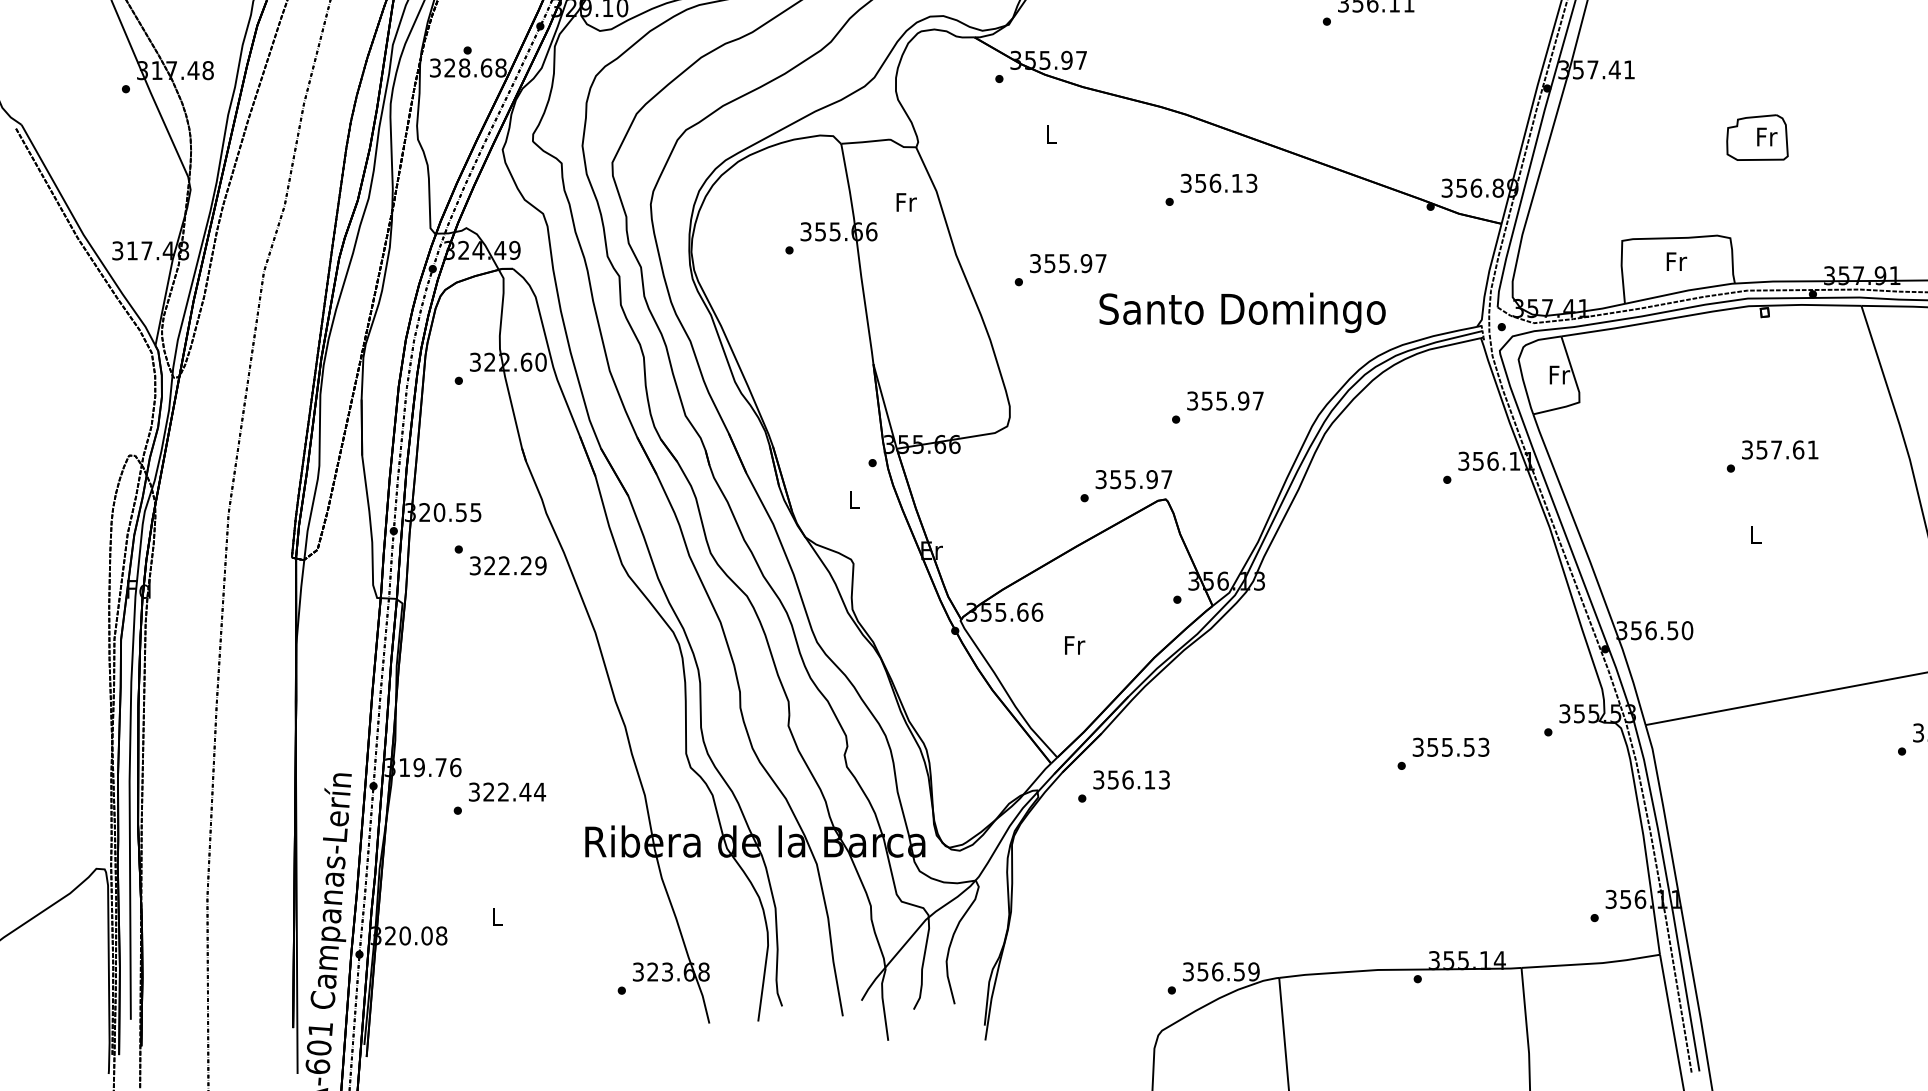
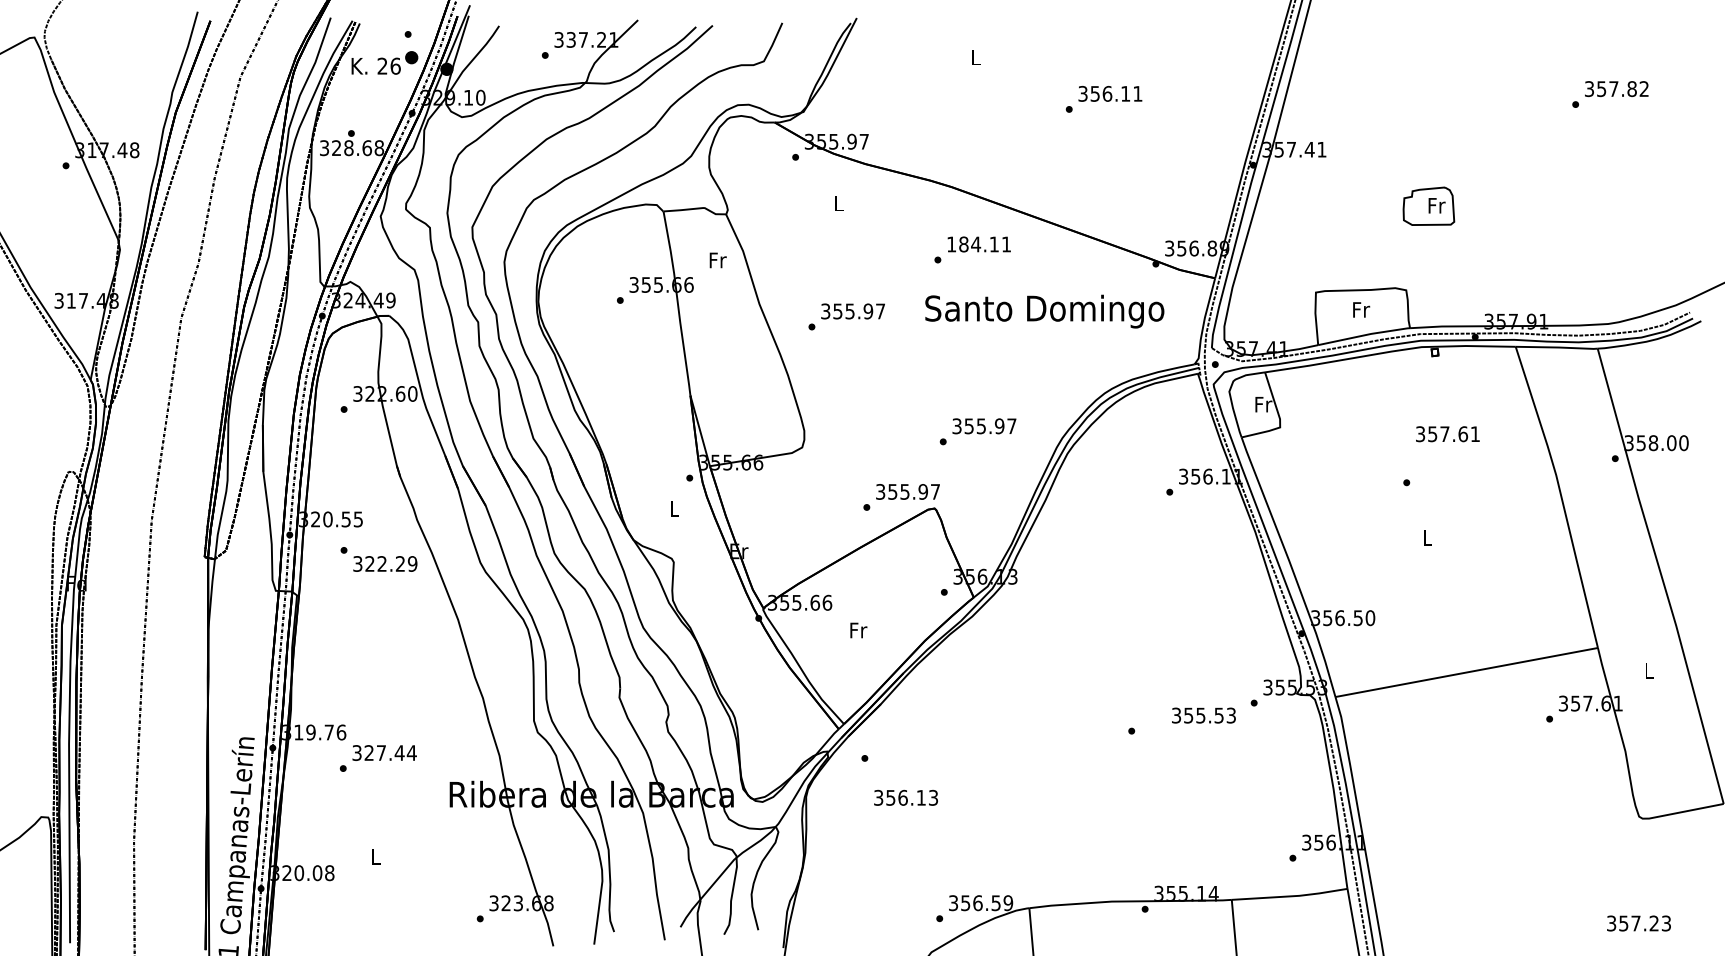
text: (1219, 183) -> (979, 244), 356.13 -> 184.11
text: (1242, 312) -> (1044, 311), moved
text: (1779, 450) -> (1447, 434), moved
text: (1450, 747) -> (1203, 715), moved
text: (1130, 779) -> (905, 797), moved
text: (502, 791) -> (380, 752), 322.44 -> 327.44

